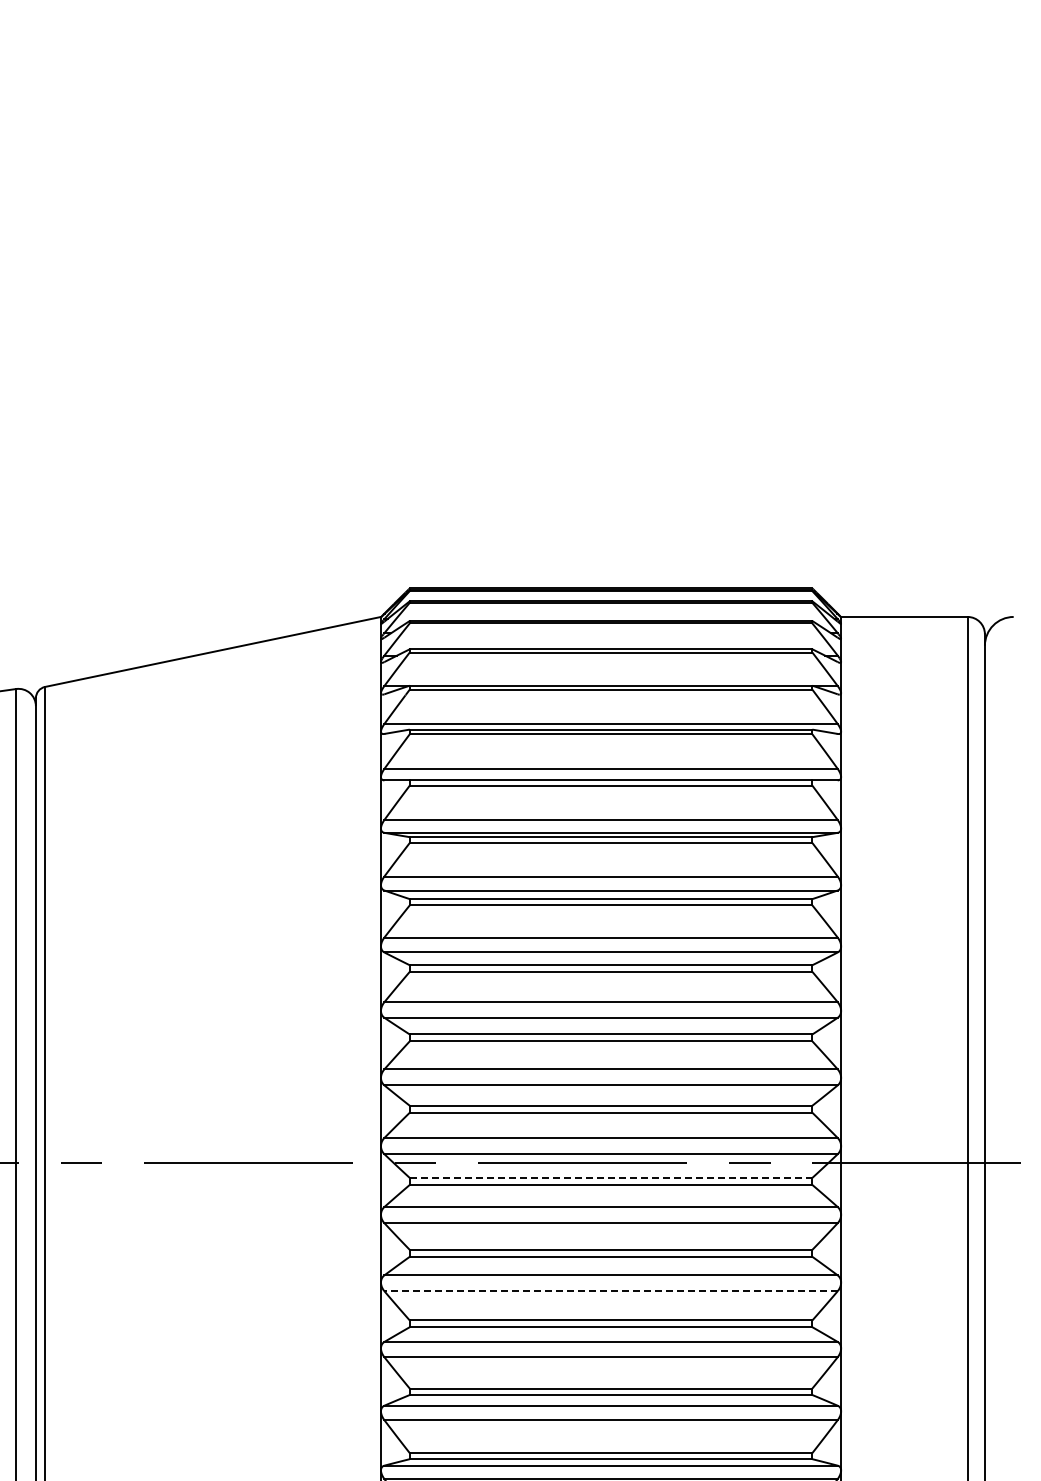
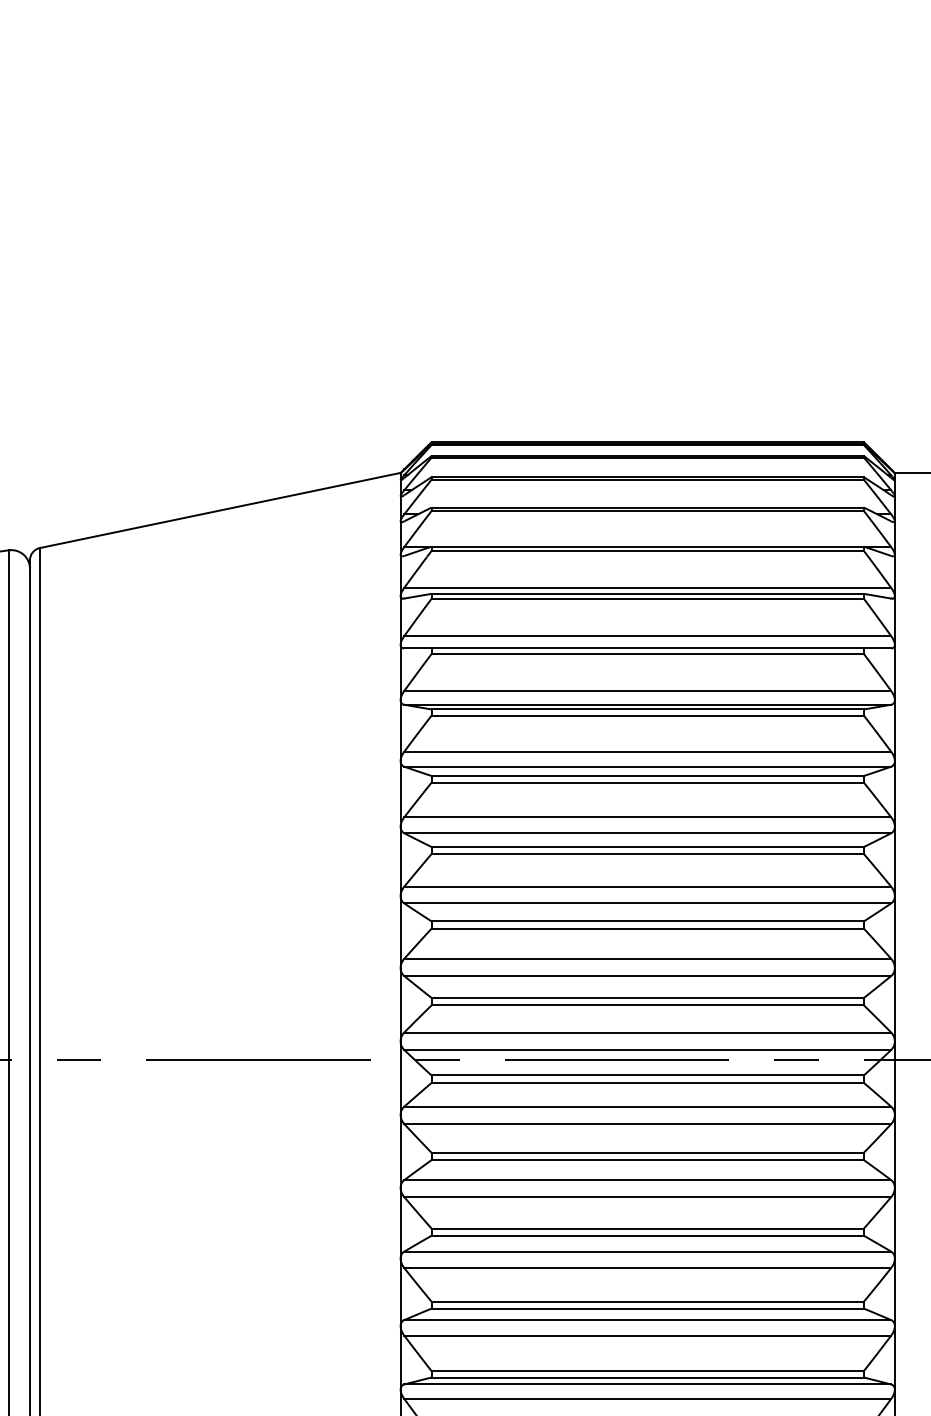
line: (611, 1177) -> (648, 1074), dashed -> solid
line: (611, 1291) -> (648, 1197), dashed -> solid

